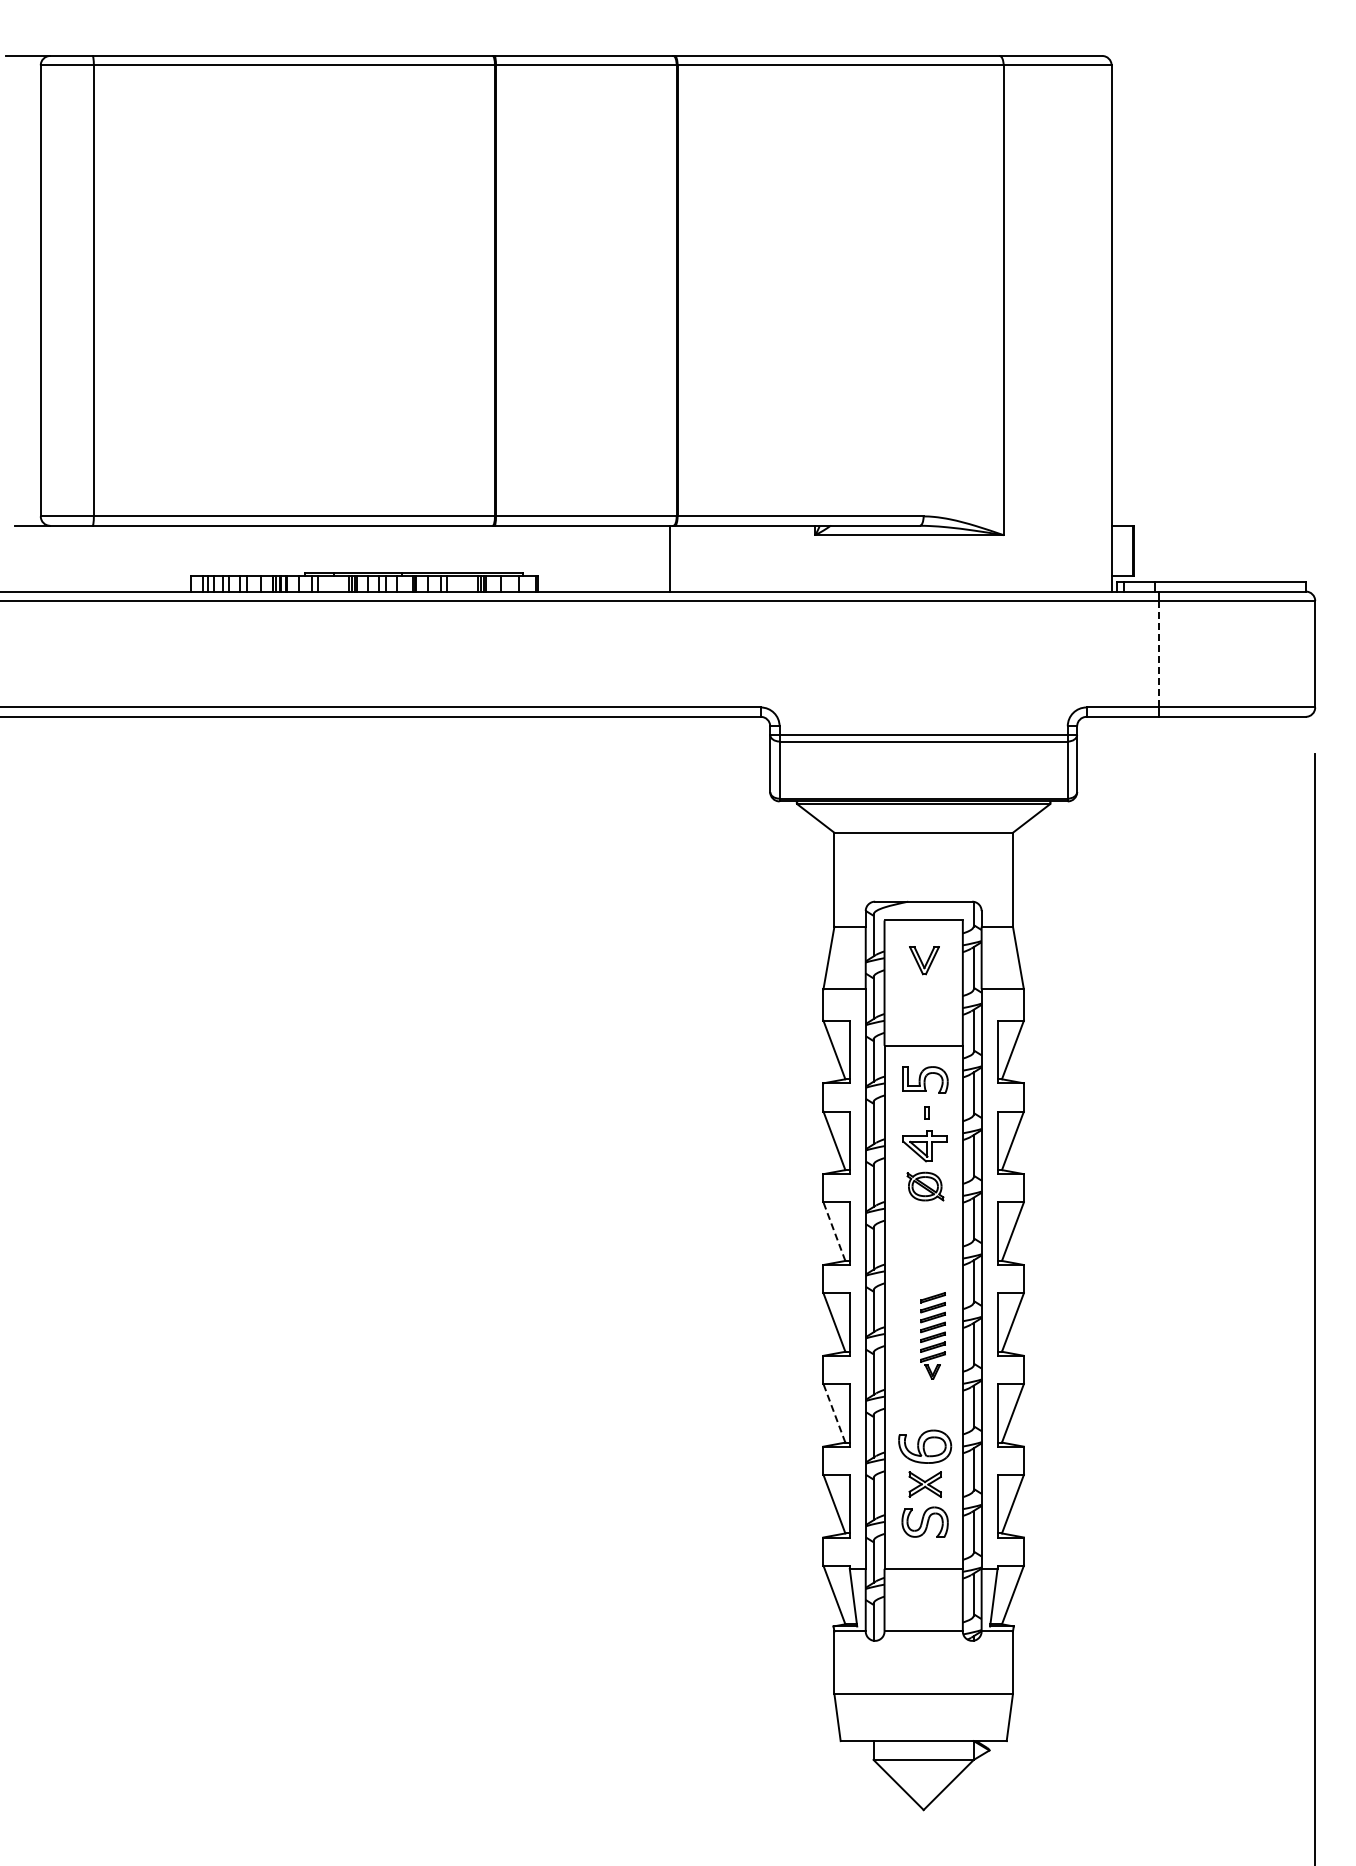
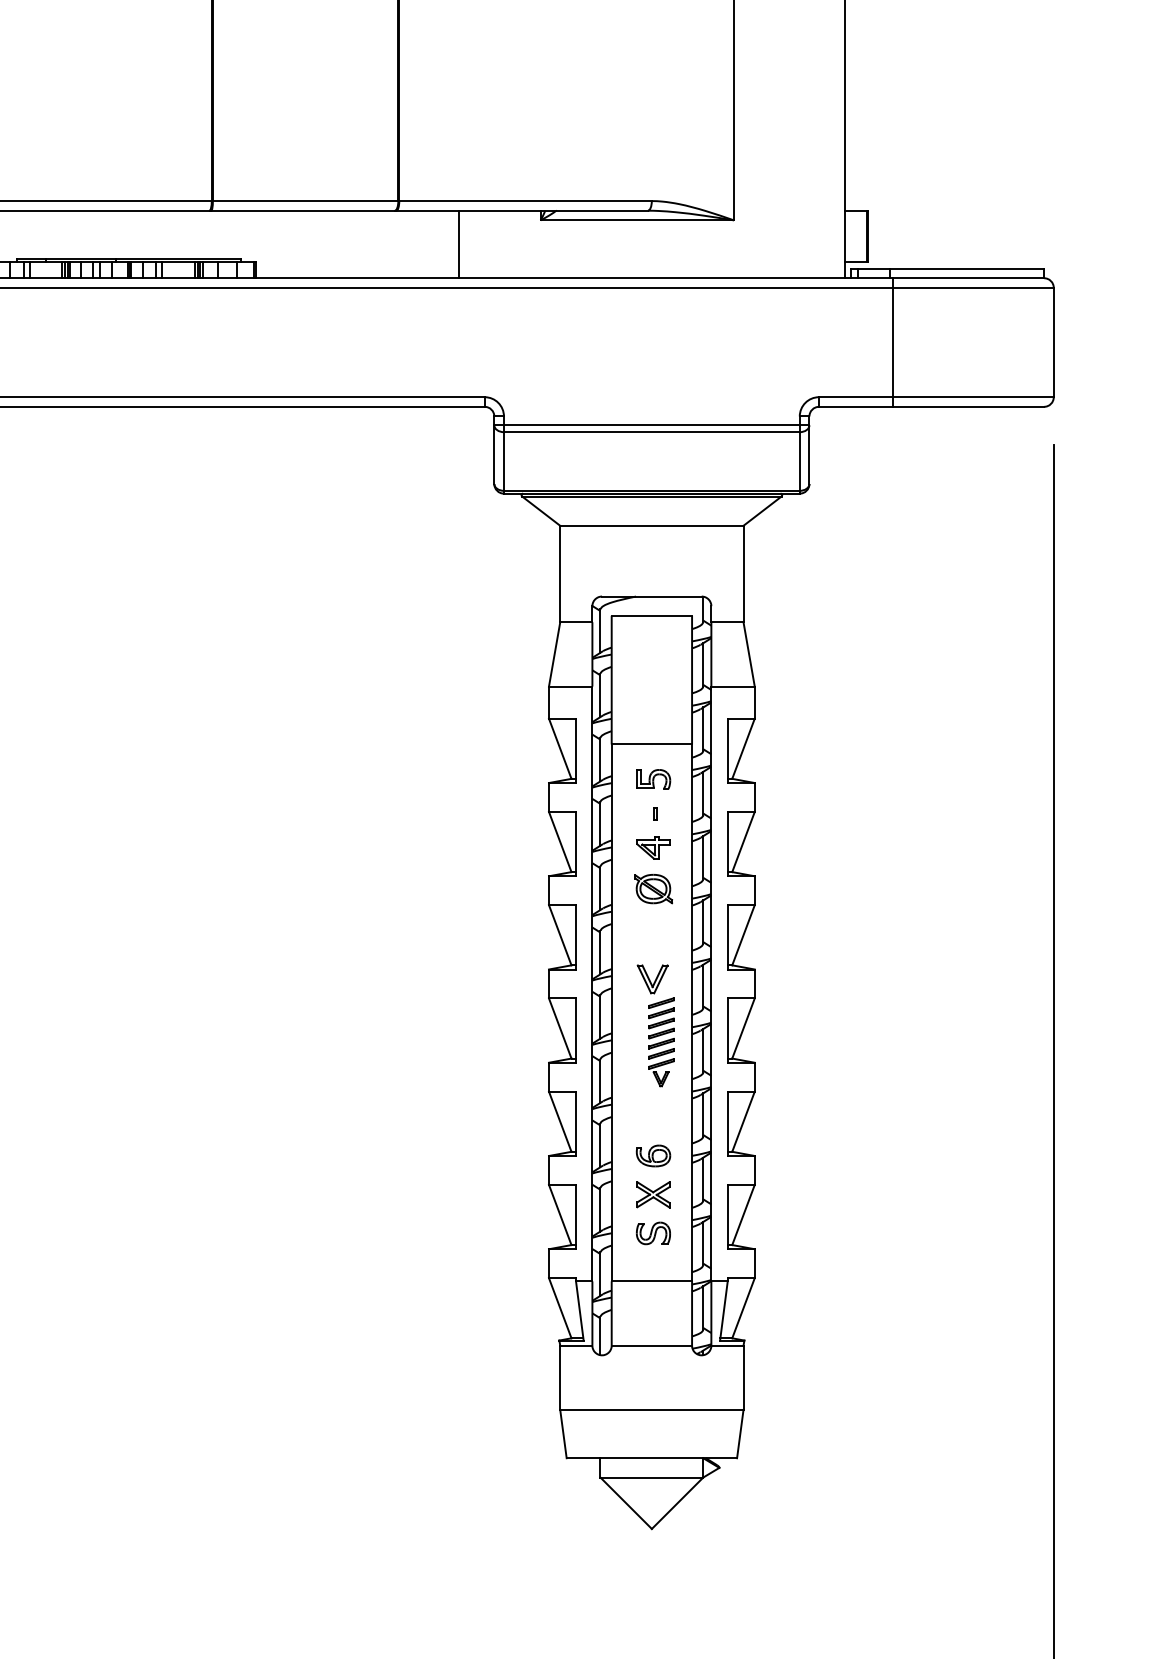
line: (669, 558) -> (458, 244), moved
line: (1158, 654) -> (892, 342), dashed -> solid
part: (924, 960) -> (652, 979), moved
part: (925, 1079) -> (653, 779), size x0.71
part: (924, 1146) -> (652, 847), size x0.71
line: (834, 1231) -> (560, 935), dashed -> solid
line: (834, 1412) -> (560, 1120), dashed -> solid
part: (925, 1446) -> (653, 1155), size x0.62
part: (925, 1521) -> (653, 1232), size x0.71

